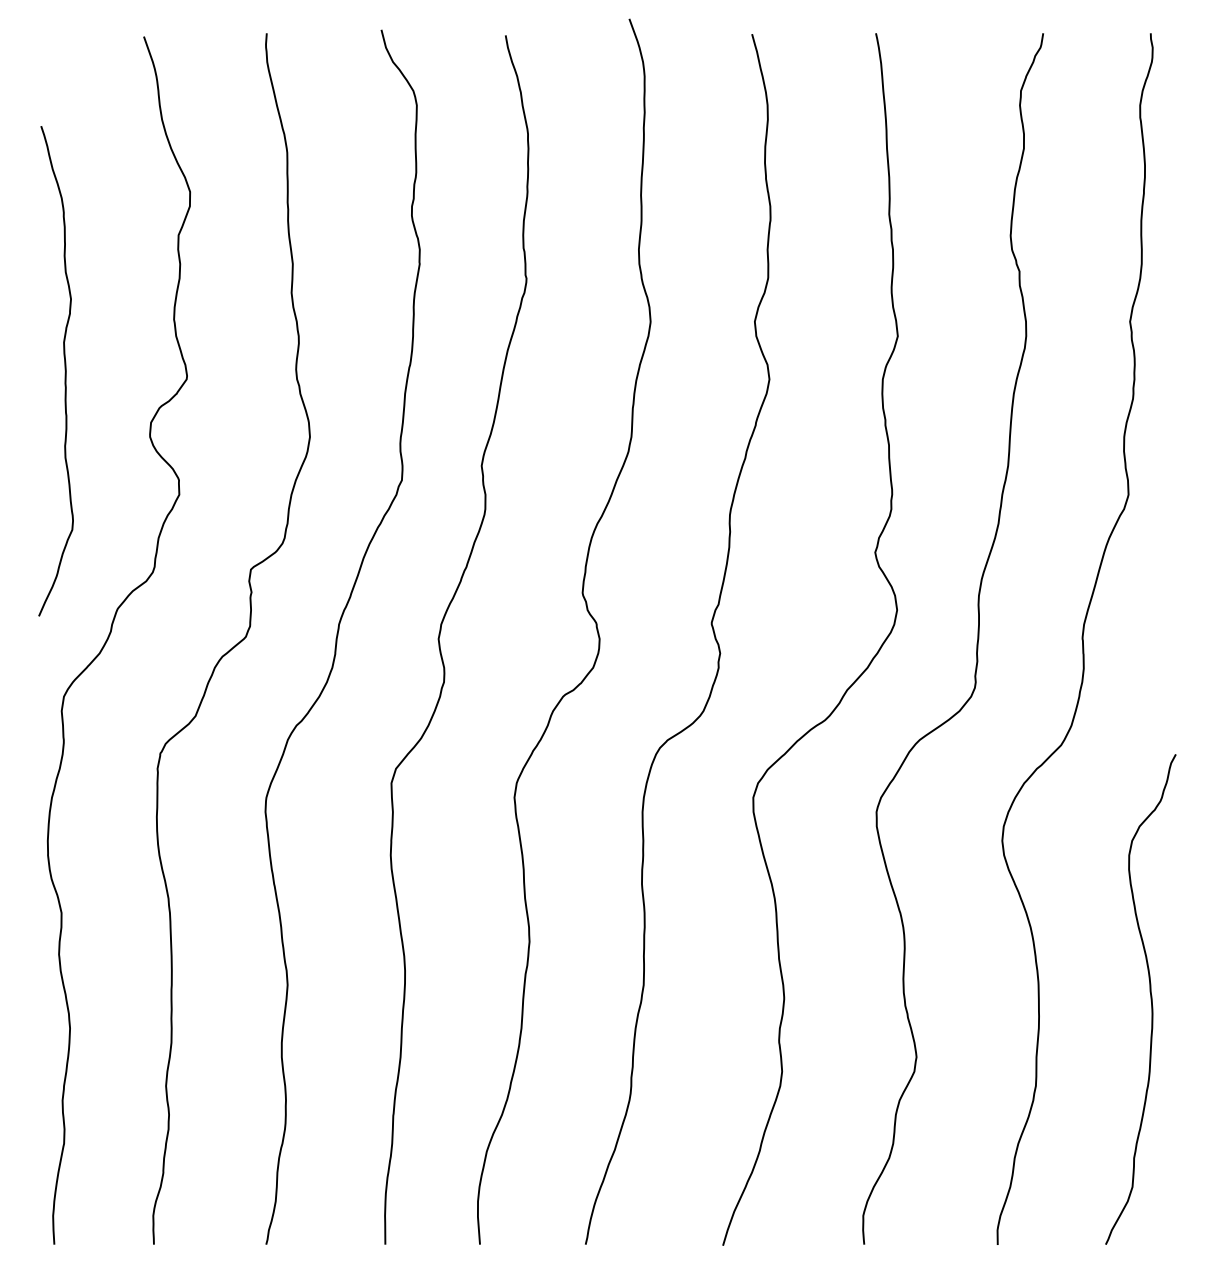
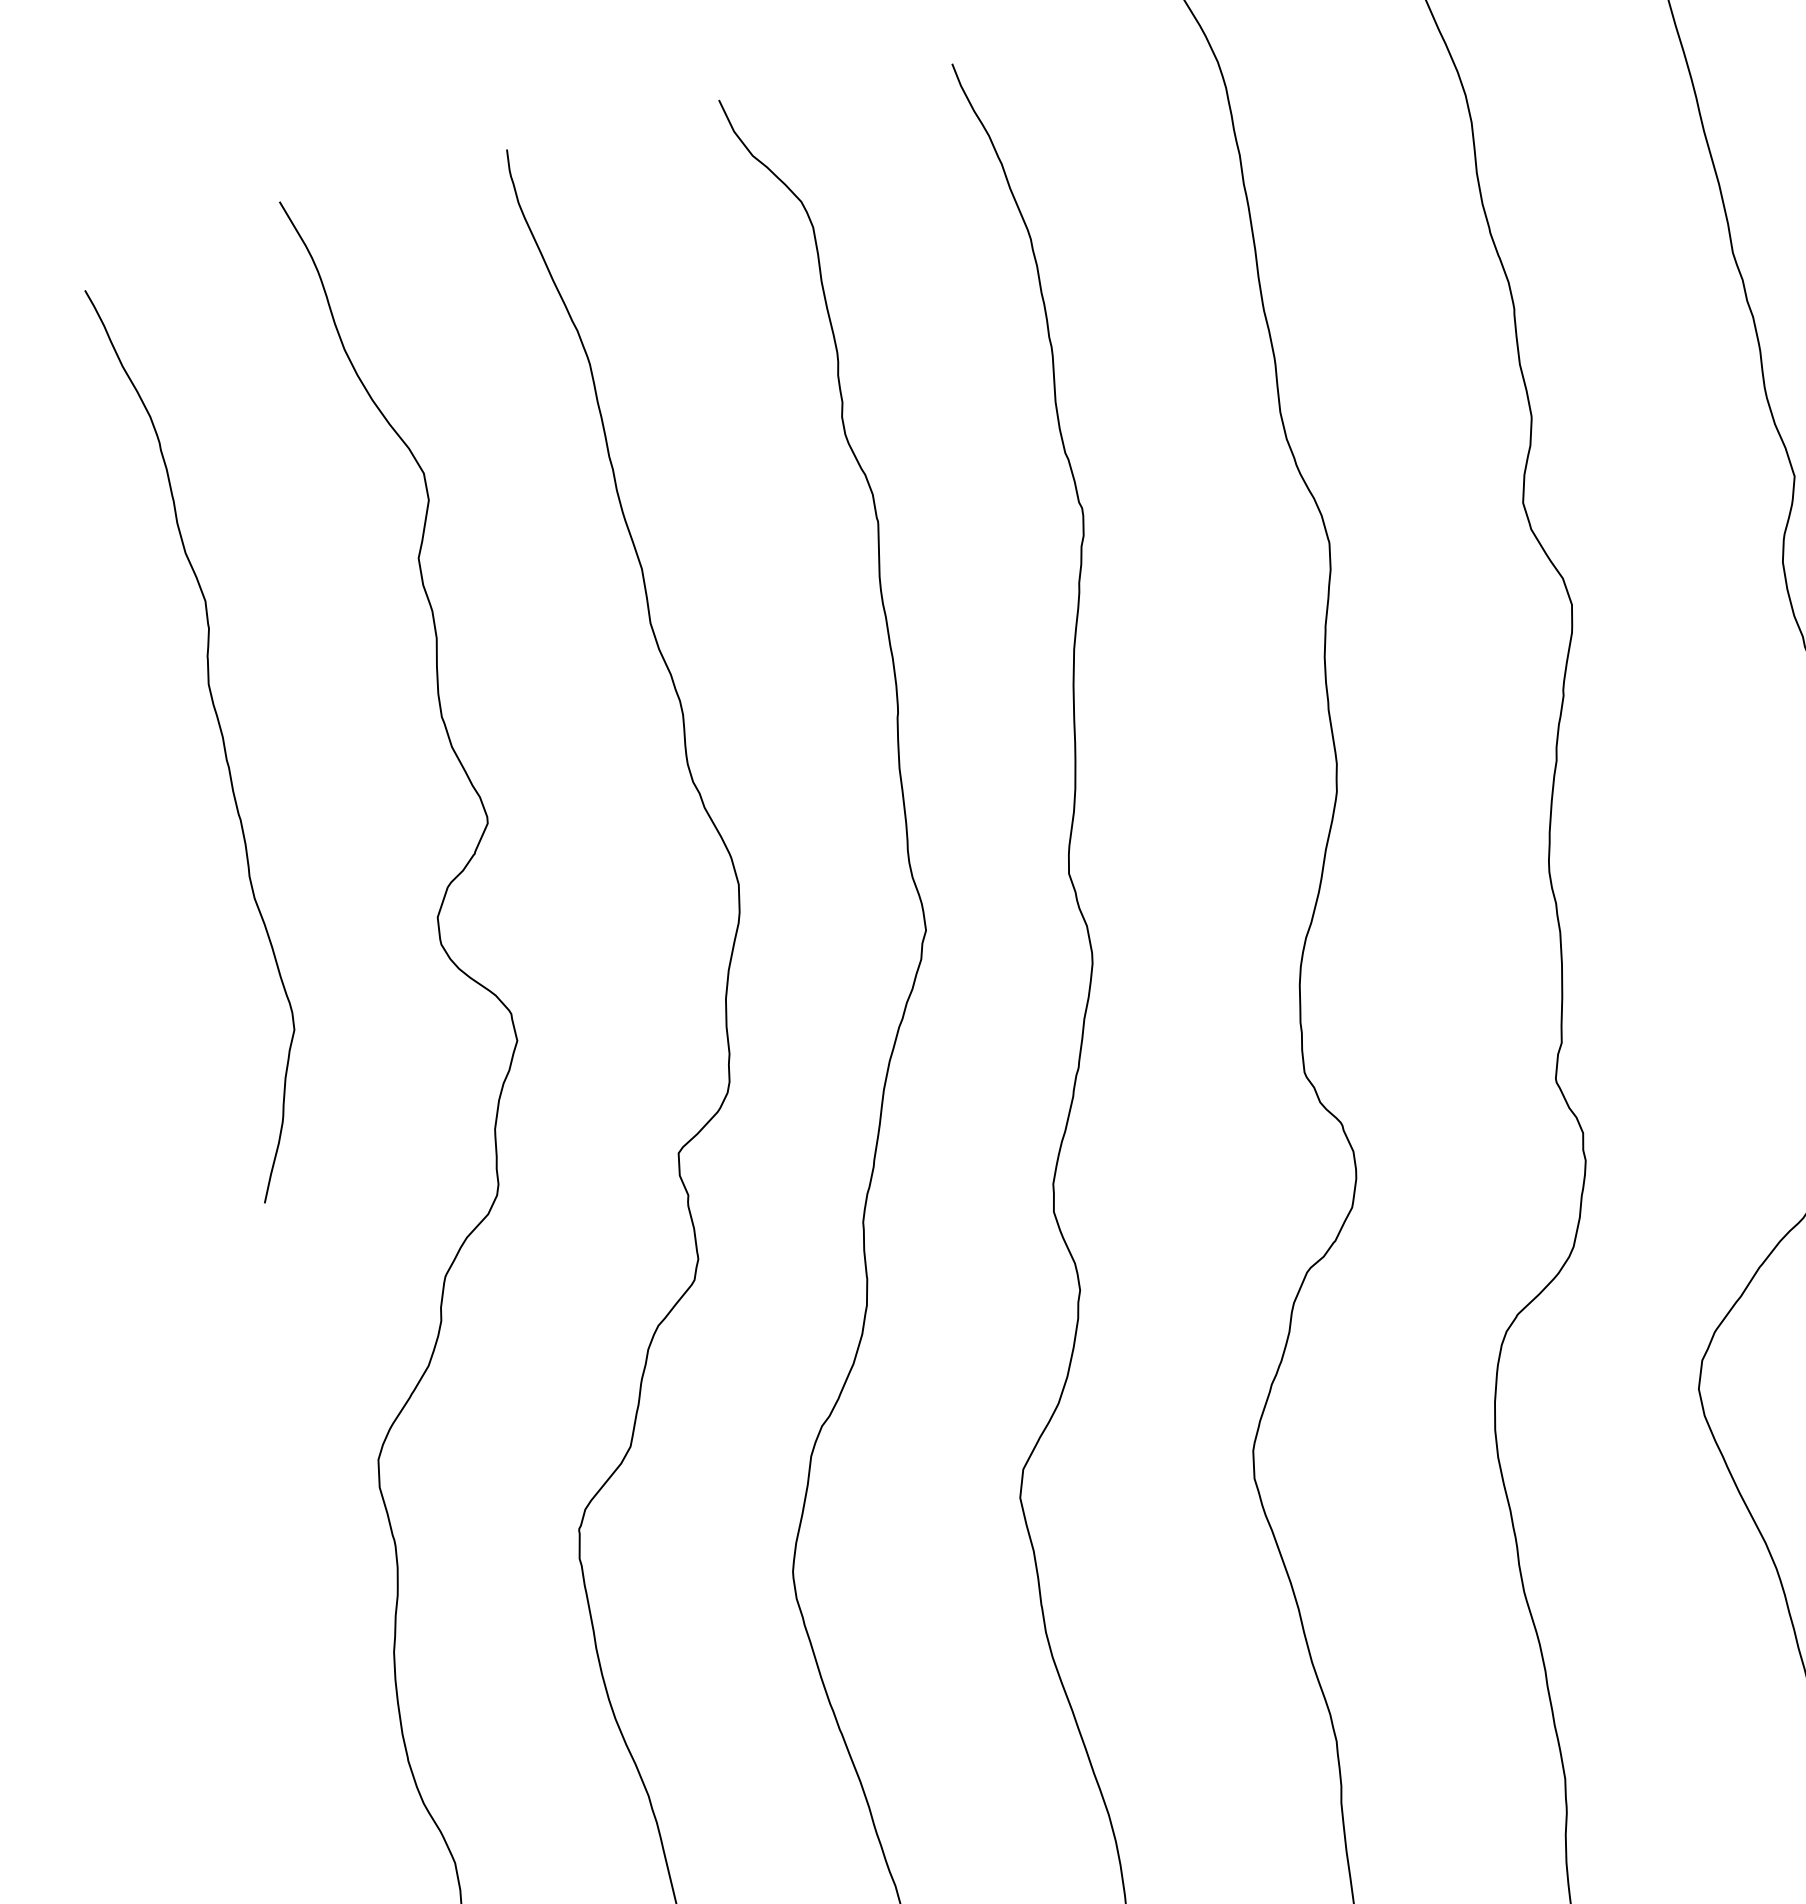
curve: (64, 370) -> (220, 736), moved

